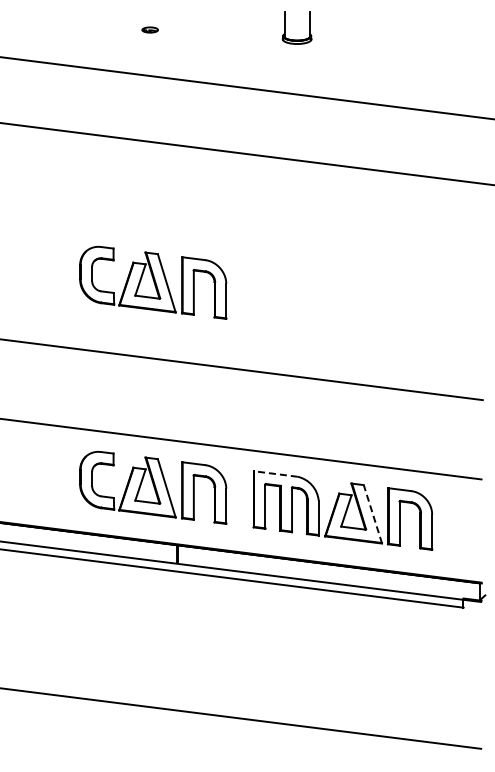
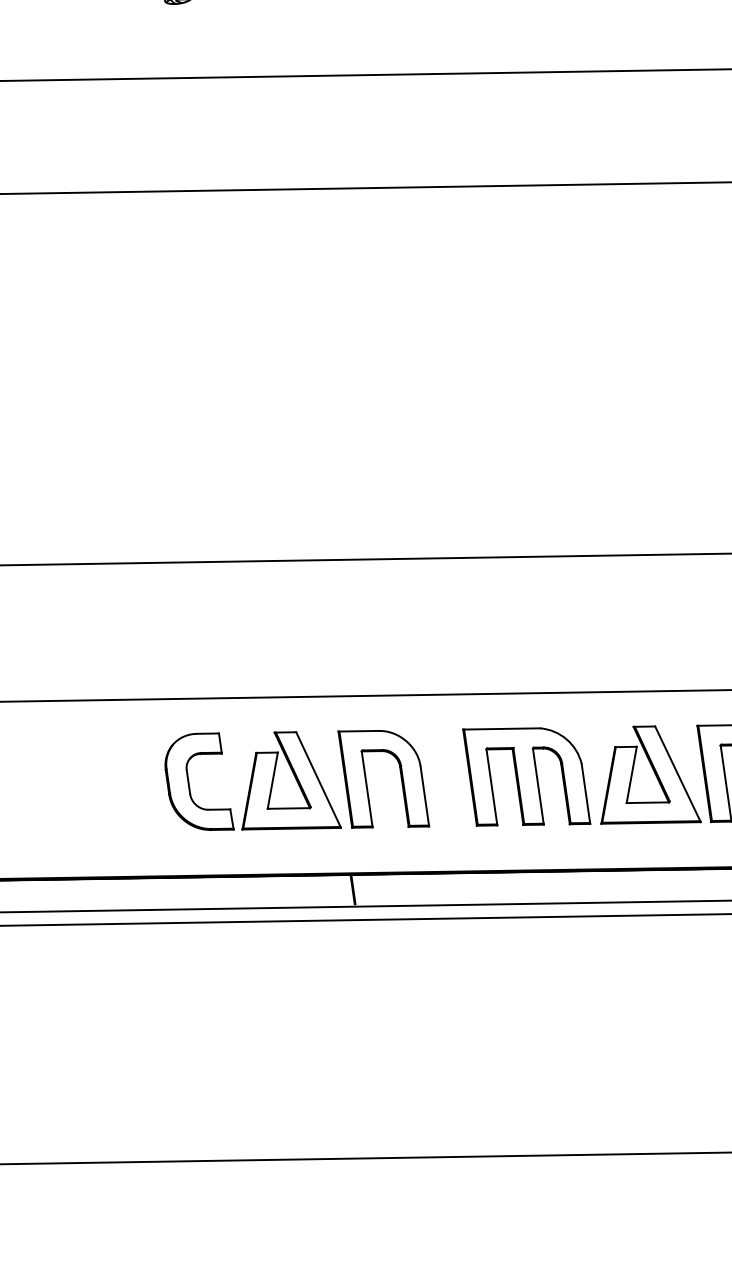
part: (153, 282) -> (245, 430), removed
line: (275, 473) -> (501, 728), dashed -> solid
line: (372, 514) -> (677, 774), dashed -> solid

